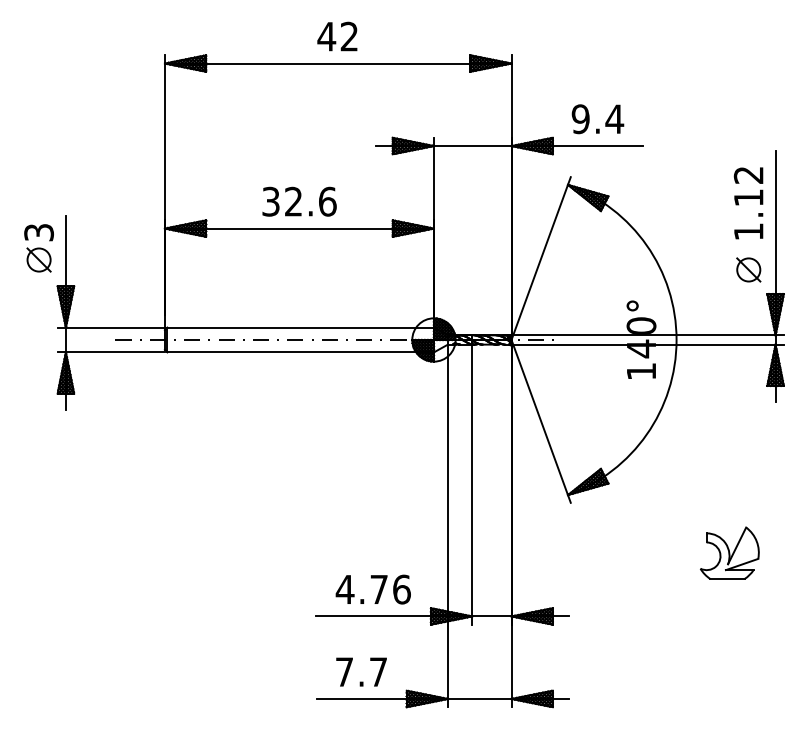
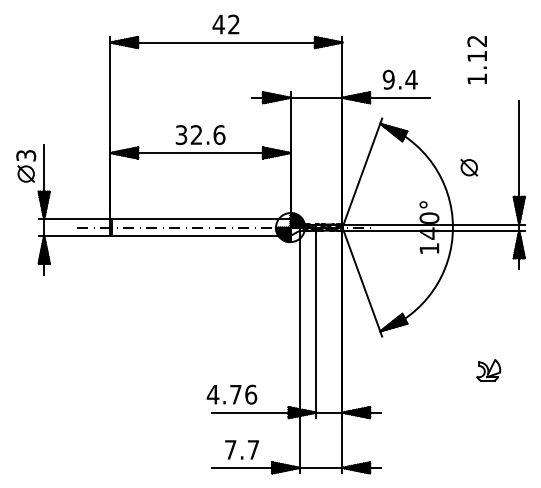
text: (747, 203) -> (476, 60), moved
part: (749, 269) -> (469, 167), moved
part: (729, 553) -> (488, 370), size x0.6
text: (372, 589) -> (231, 394), moved

